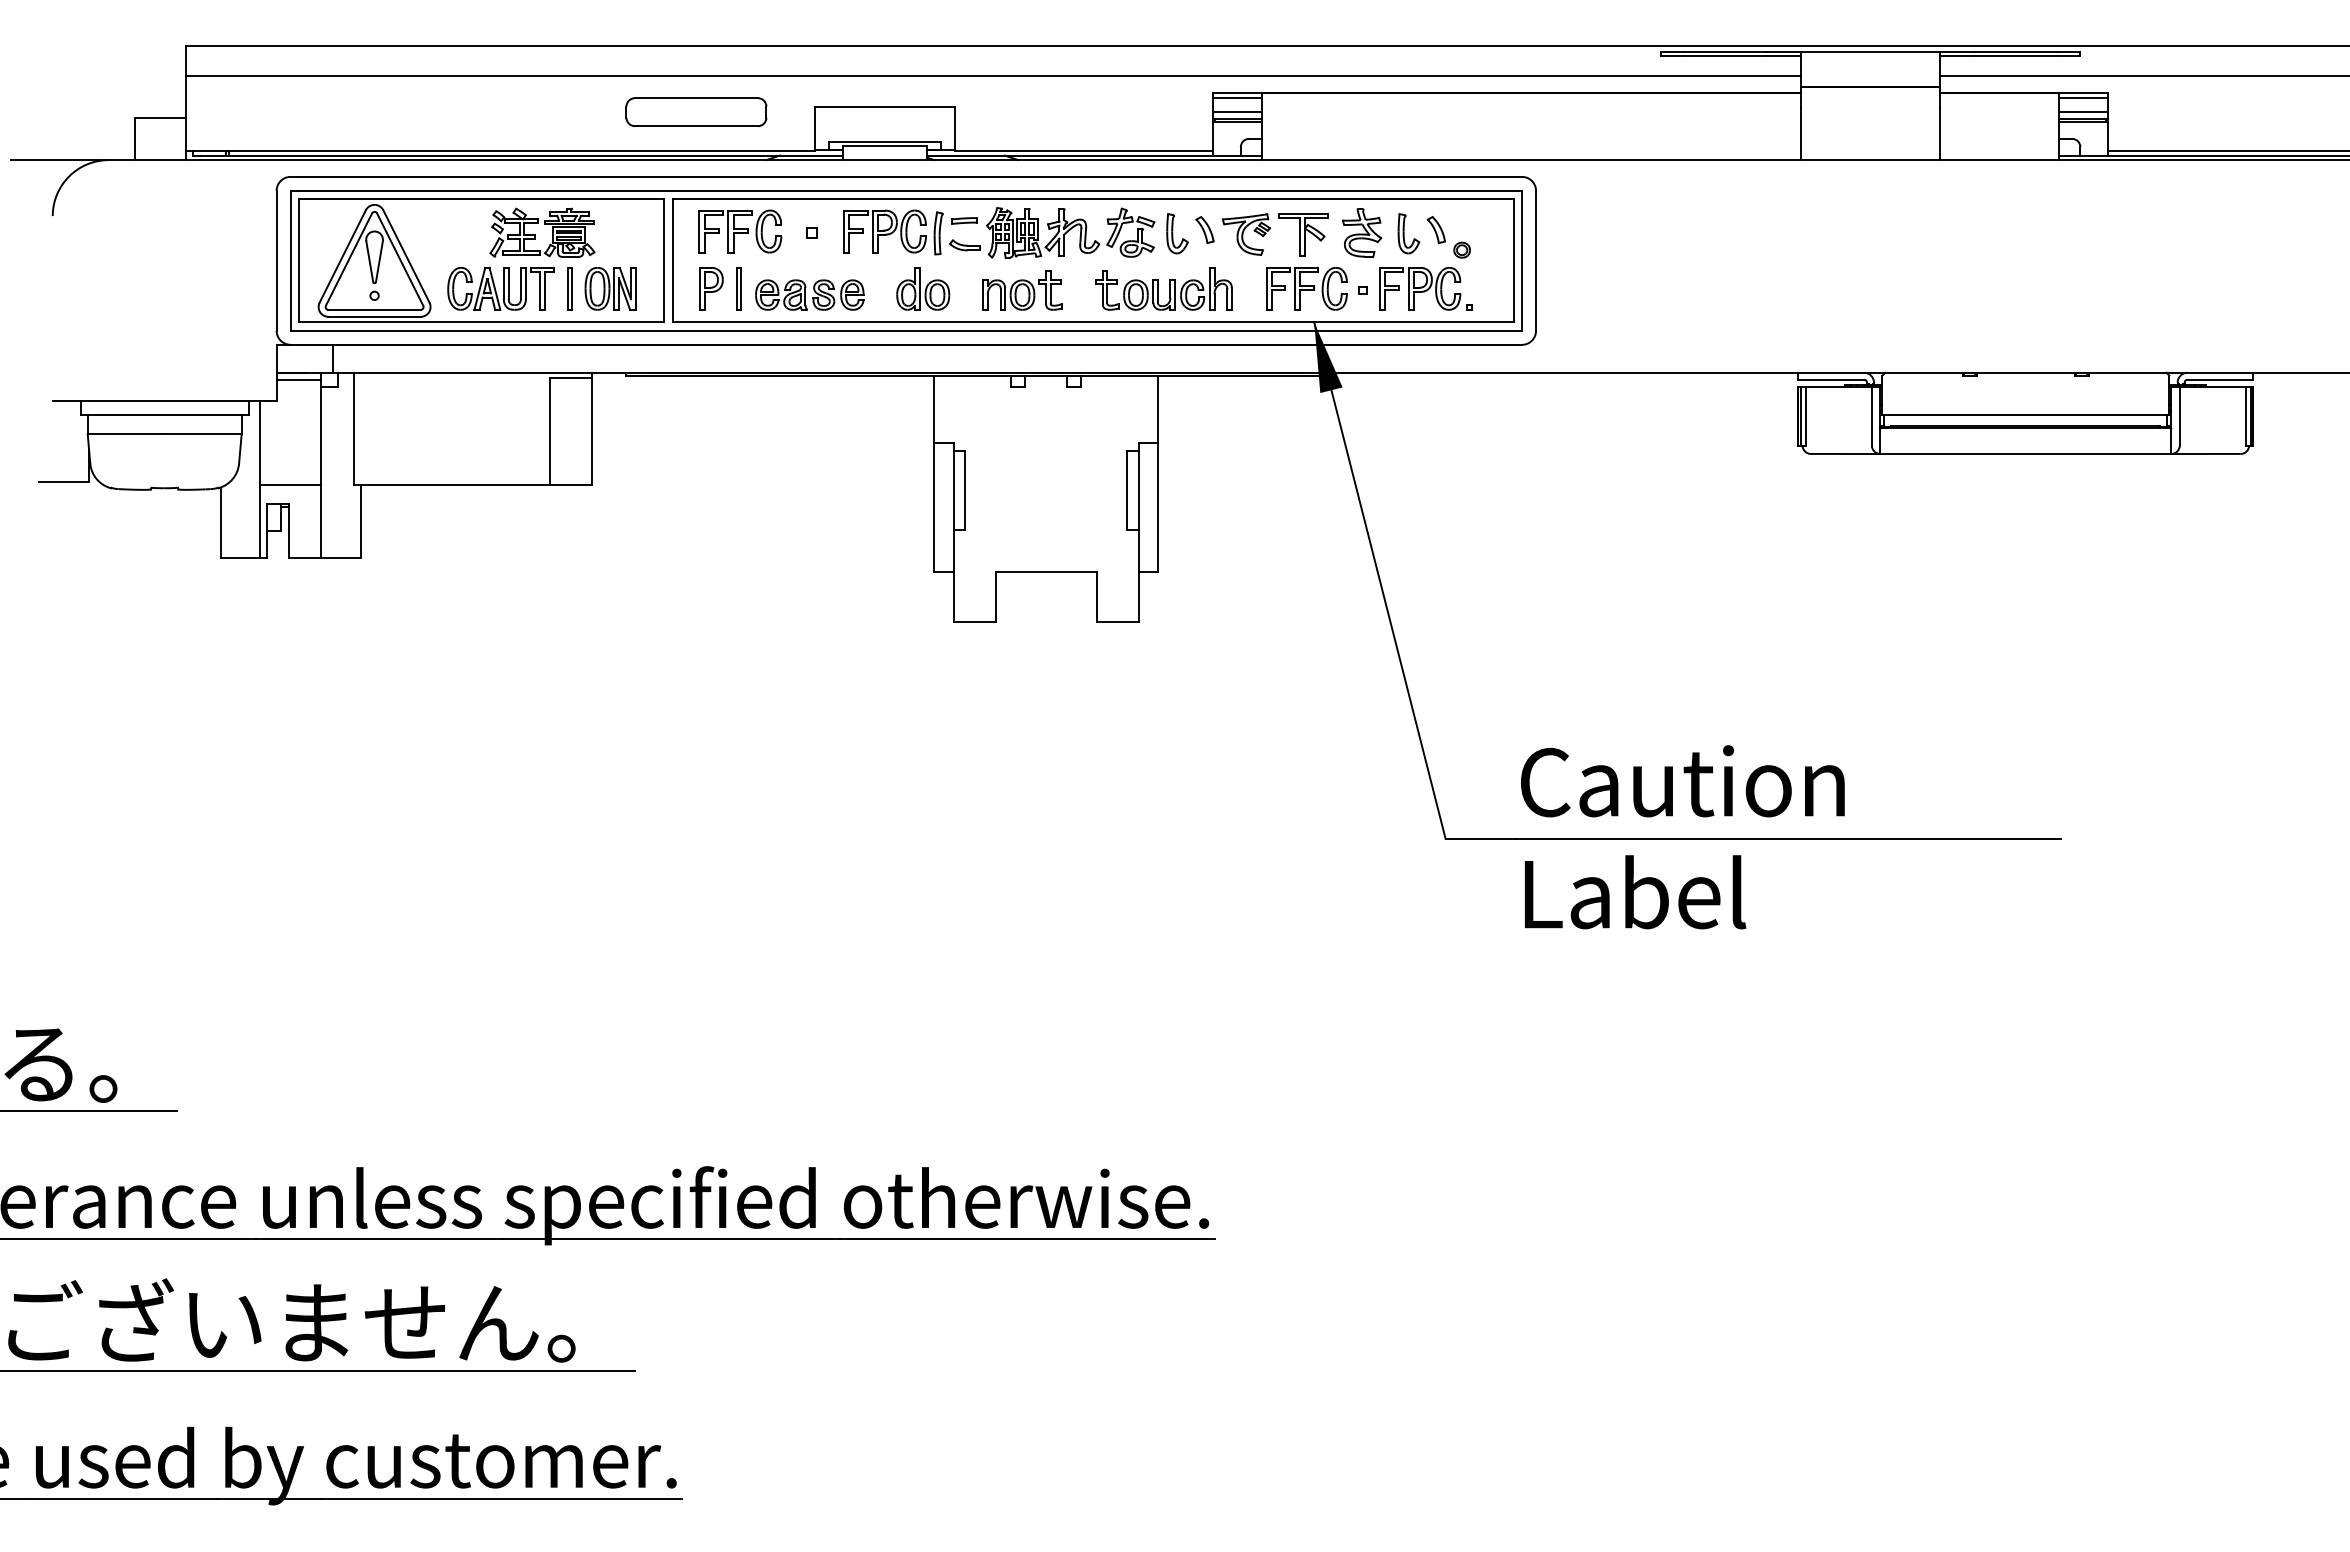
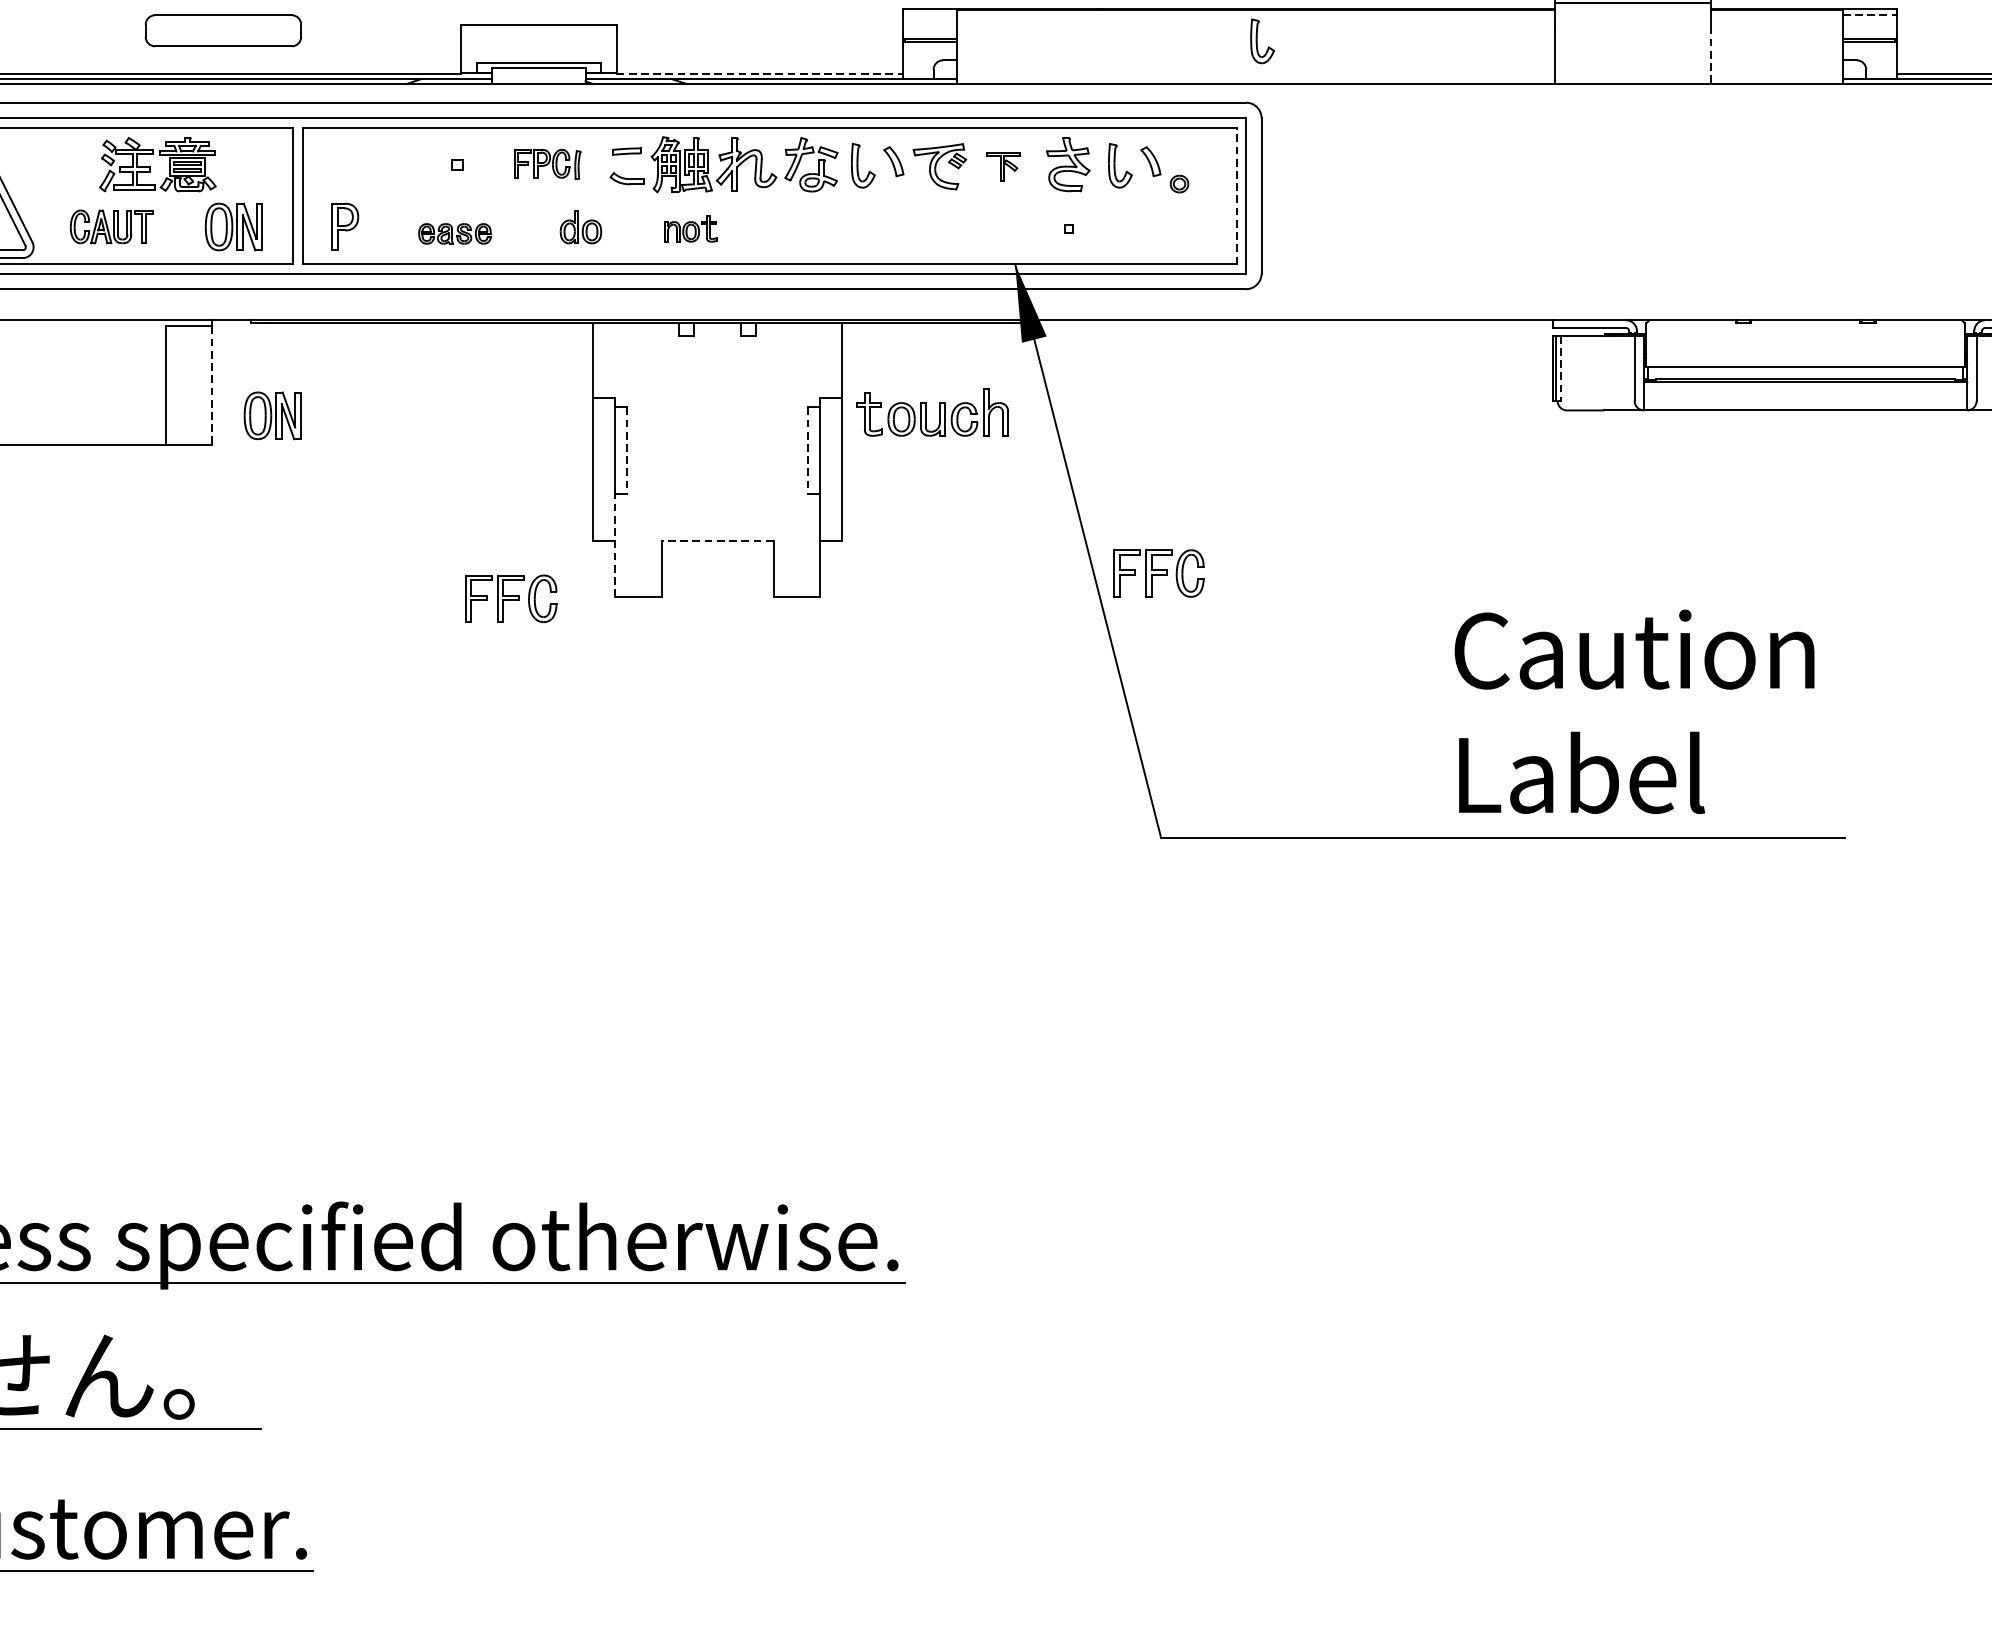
line: (1236, 98) -> (928, 15), removed
line: (2083, 98) -> (1869, 15), solid -> dashed
part: (696, 111) -> (223, 30), moved
line: (1236, 112) -> (928, 31), removed
line: (2083, 112) -> (1869, 31), removed
part: (1536, 121) -> (1262, 41), added
line: (1940, 134) -> (1710, 55), solid -> dashed
line: (1084, 151) -> (760, 74), solid -> dashed
part: (740, 231) -> (511, 598), moved
part: (893, 232) -> (547, 164), size x0.6
part: (1303, 234) -> (1003, 166), size x0.6
line: (1513, 260) -> (1236, 195), solid -> dashed
part: (500, 288) -> (111, 226), size x0.7
part: (569, 288) -> (187, 226), removed
part: (738, 288) -> (375, 226), removed
part: (923, 288) -> (581, 226), size x0.7
part: (1163, 288) -> (932, 412), moved
part: (1306, 288) -> (1158, 573), moved
part: (1425, 288) -> (1138, 226), removed
part: (1022, 290) -> (691, 228), size x0.6
part: (809, 294) -> (454, 233), size x0.6
line: (1805, 416) -> (1560, 368), solid -> dashed
line: (591, 432) -> (212, 386), solid -> dashed
part: (645, 458) -> (272, 415), added
line: (965, 490) -> (627, 451), solid -> dashed
line: (1127, 490) -> (807, 451), solid -> dashed
line: (1045, 571) -> (716, 540), solid -> dashed
line: (953, 575) -> (614, 545), solid -> dashed
text: (1682, 837) -> (1634, 712), moved

